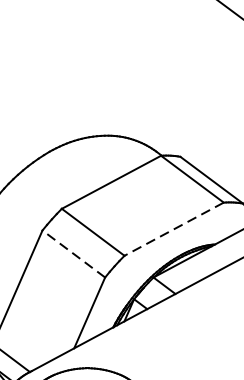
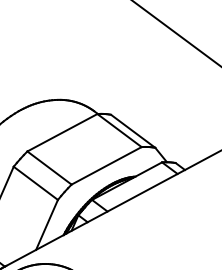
line: (173, 228) -> (106, 165), dashed -> solid
line: (73, 254) -> (35, 183), dashed -> solid

